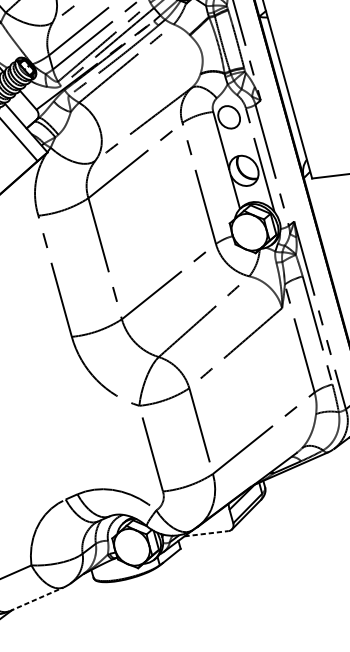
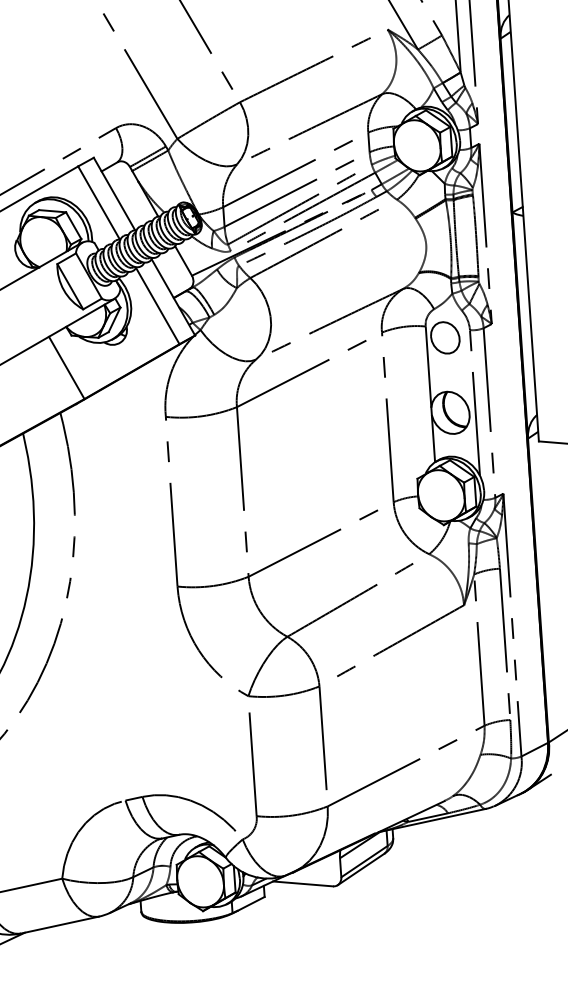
line: (206, 533) -> (303, 883), dashed -> solid
line: (36, 599) -> (59, 925), dashed -> solid

